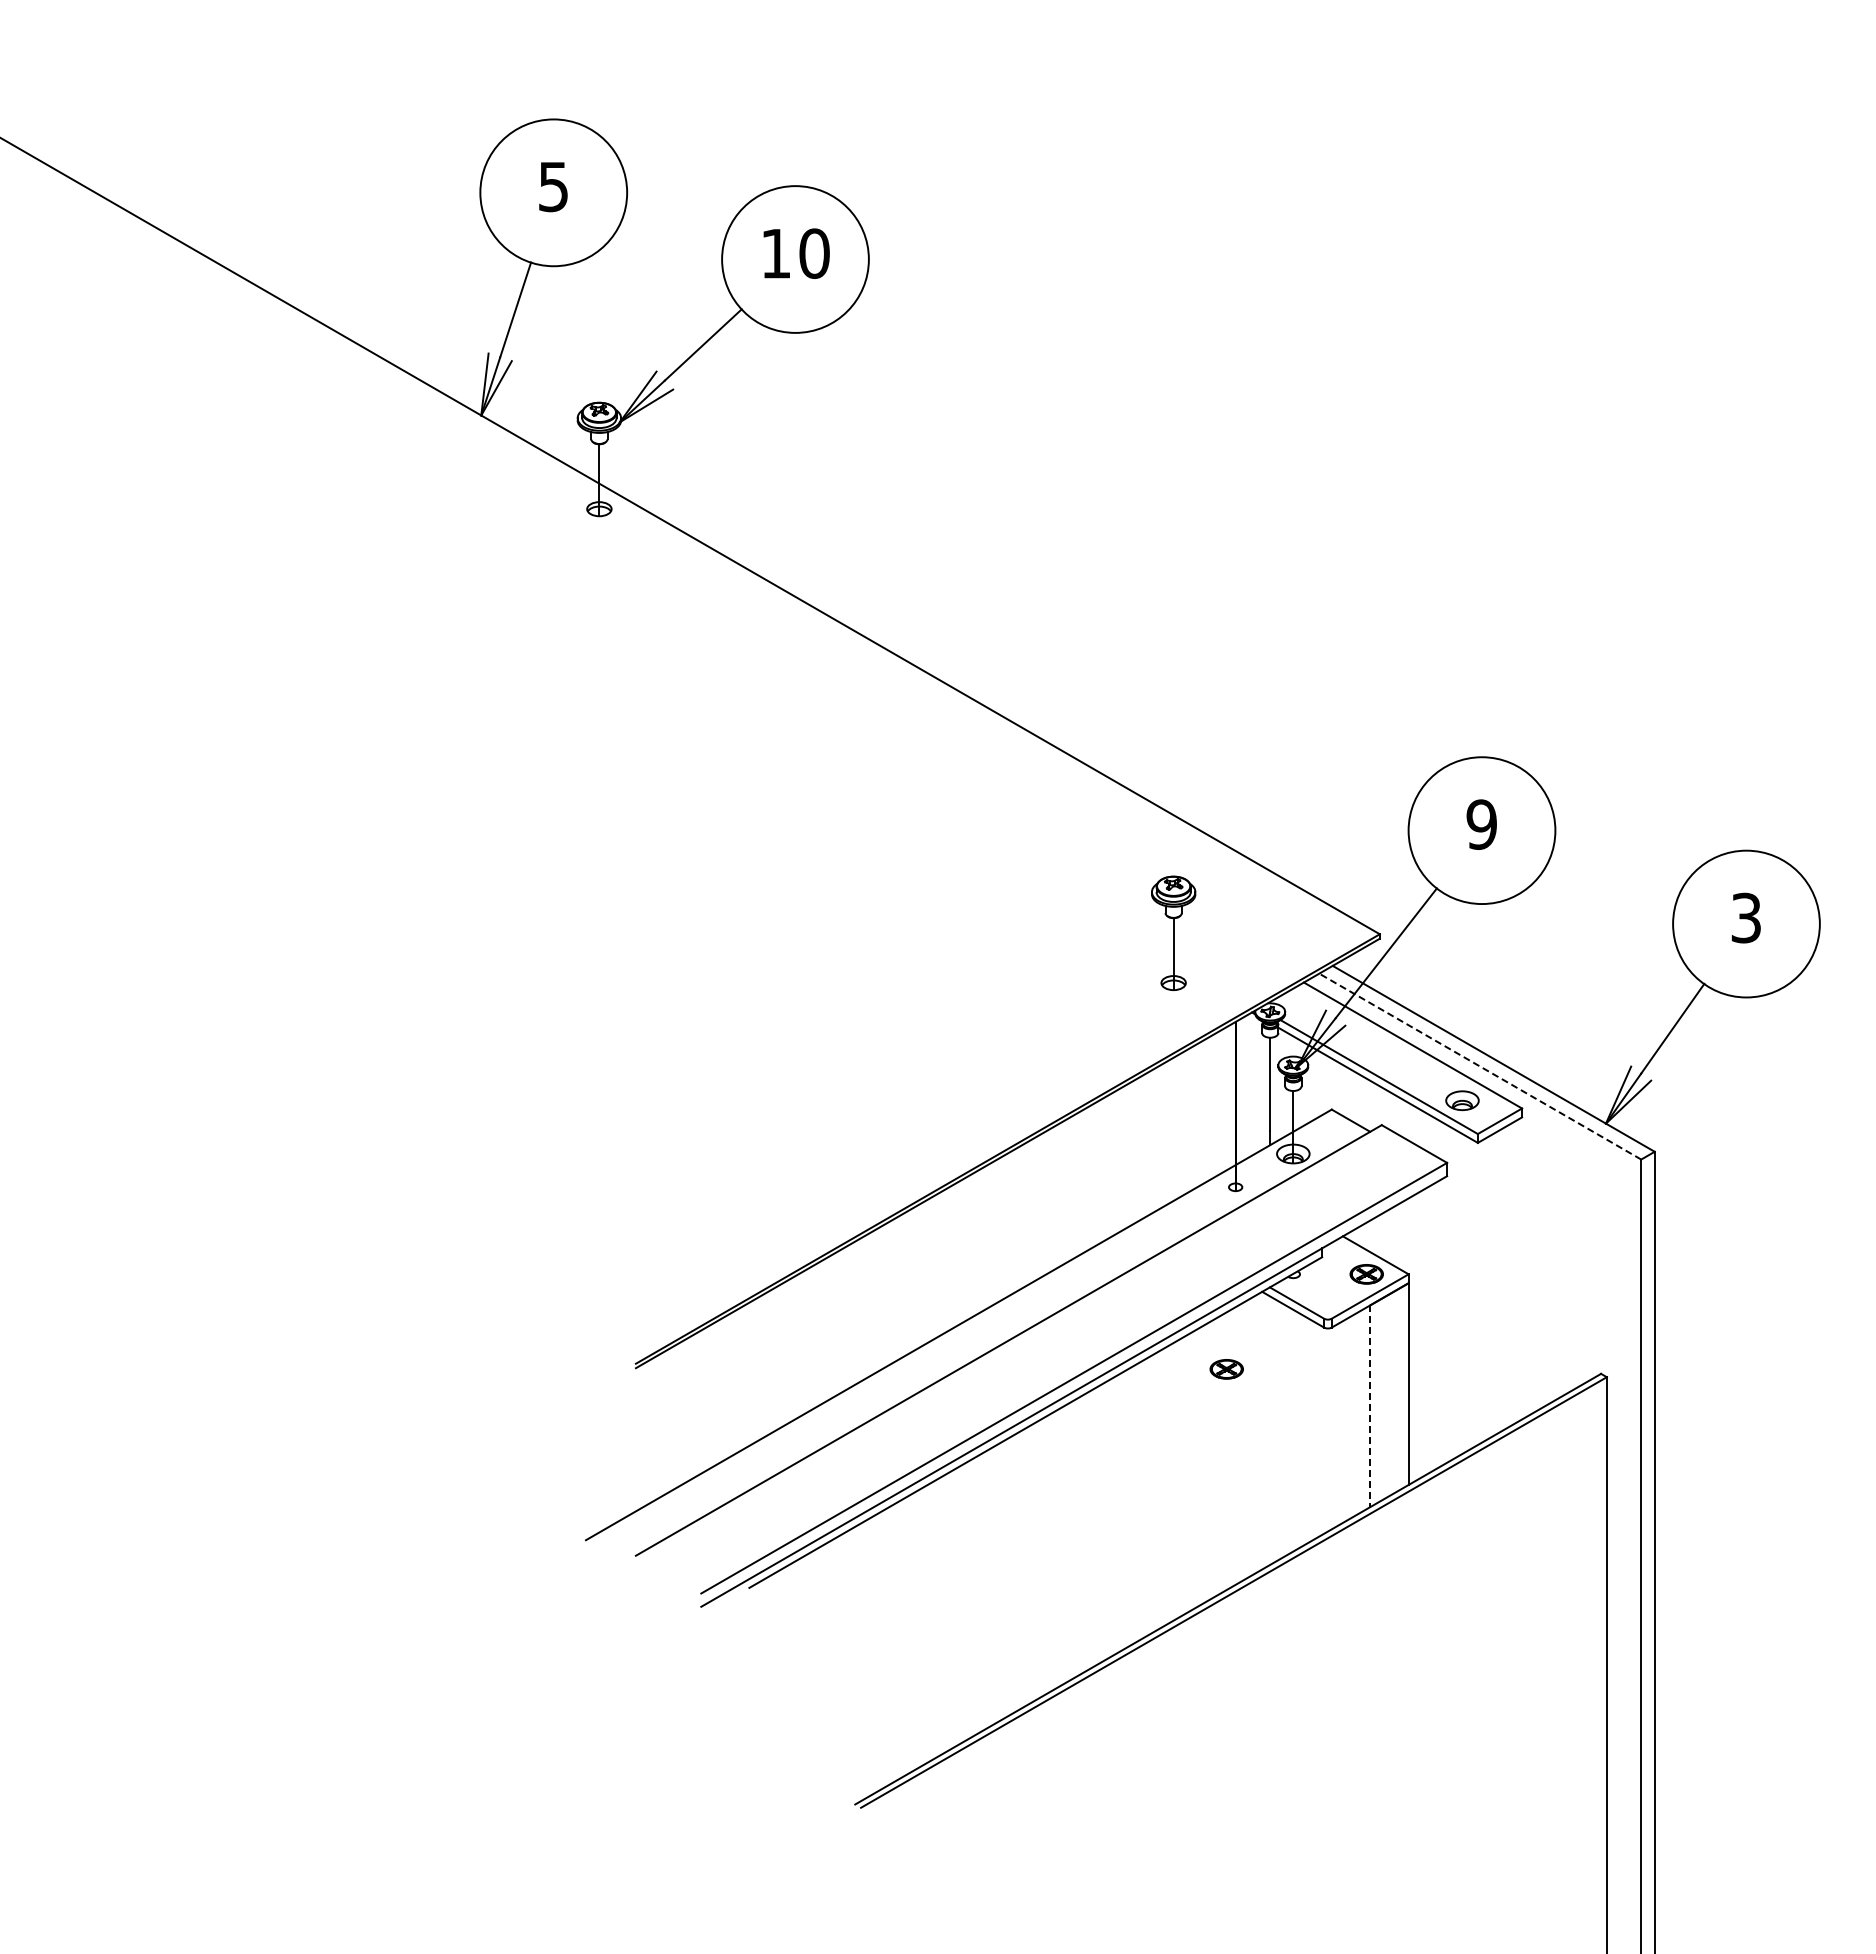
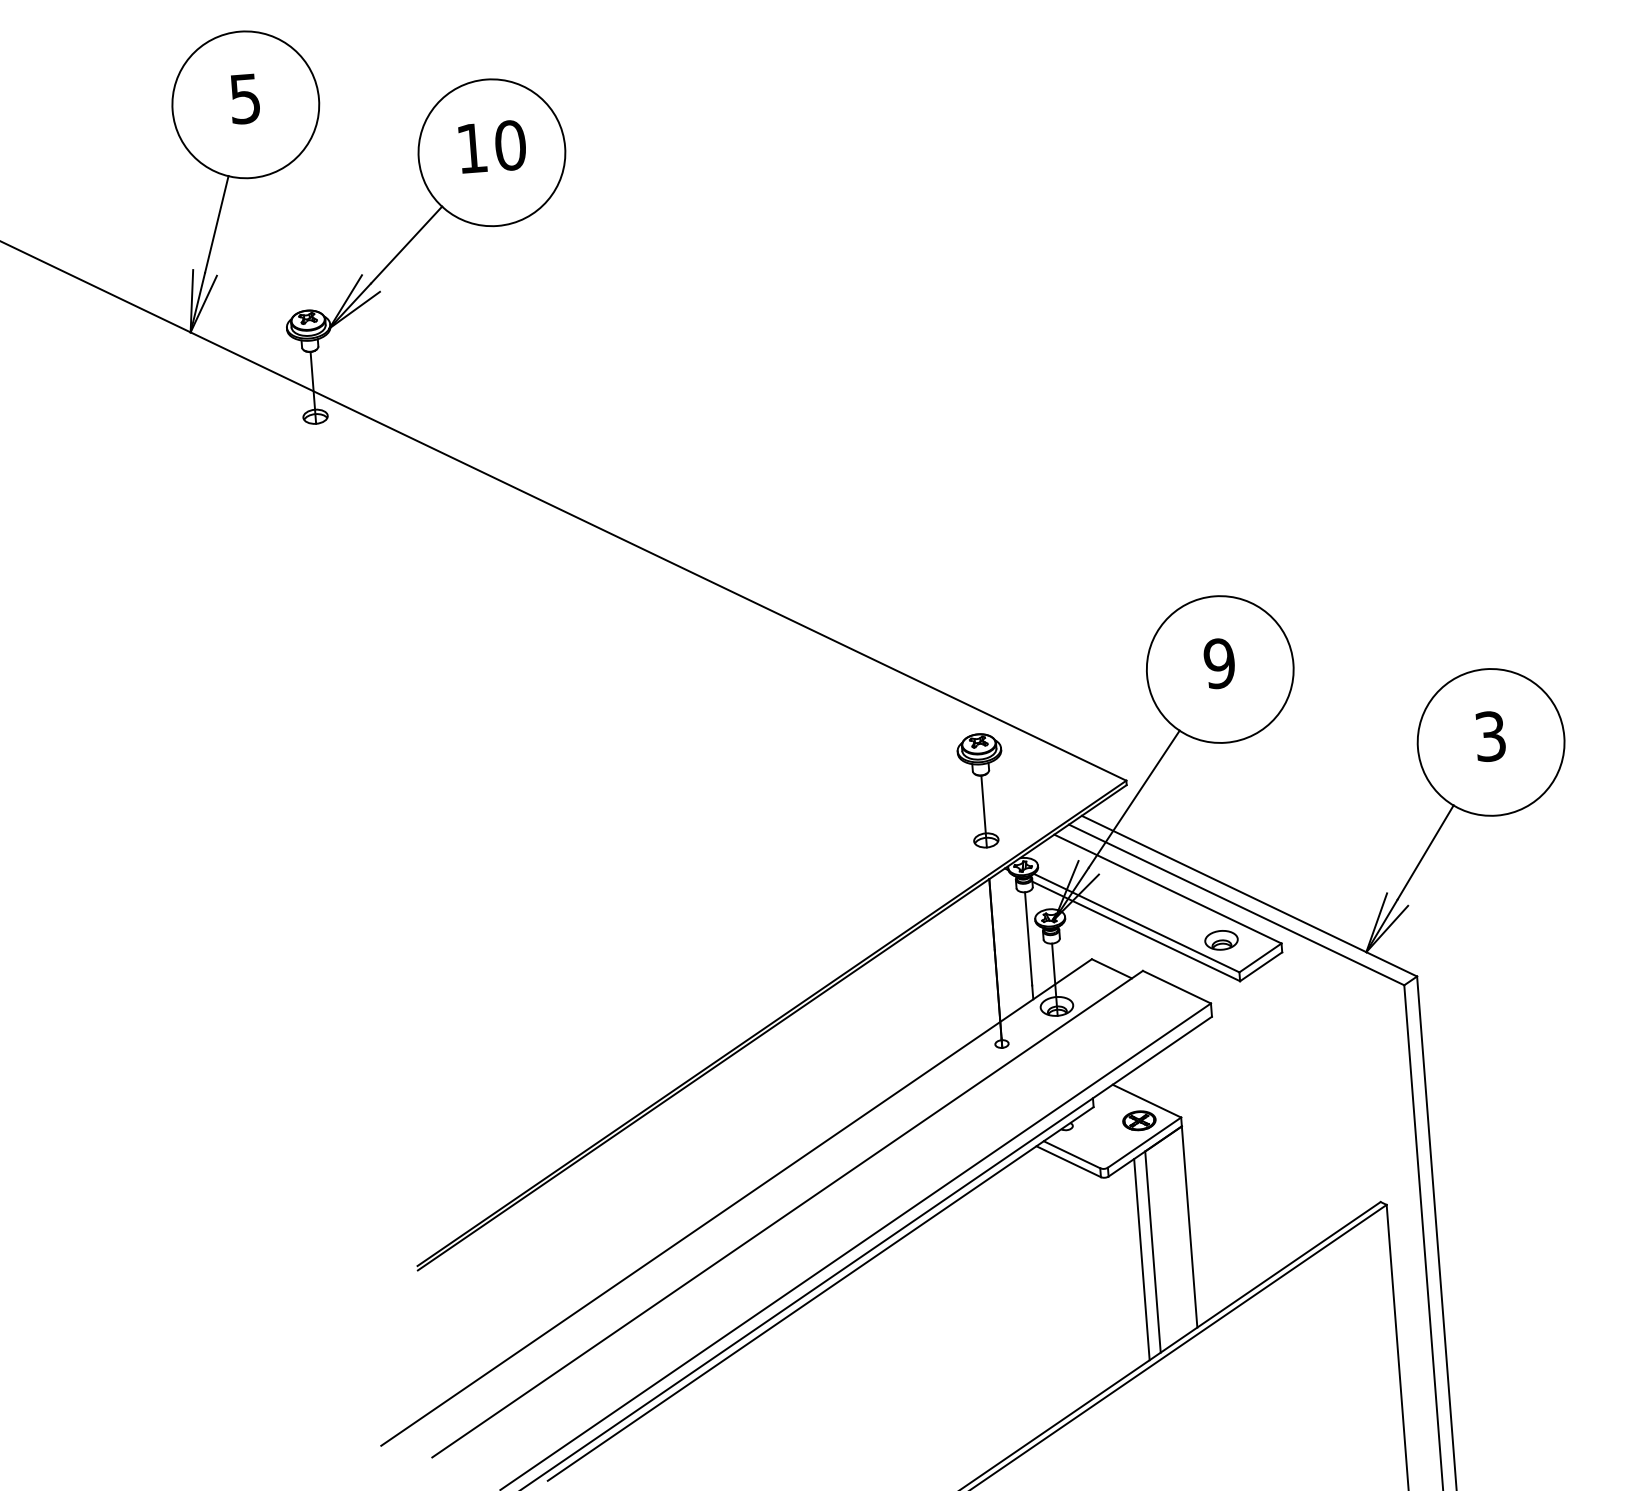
part: (1173, 932) -> (982, 790), moved
line: (1480, 1066) -> (1236, 904), dashed -> solid
part: (1226, 1369) -> (1006, 1226), removed
line: (1370, 1406) -> (1153, 1252), dashed -> solid
line: (1358, 1412) -> (1141, 1259), added

